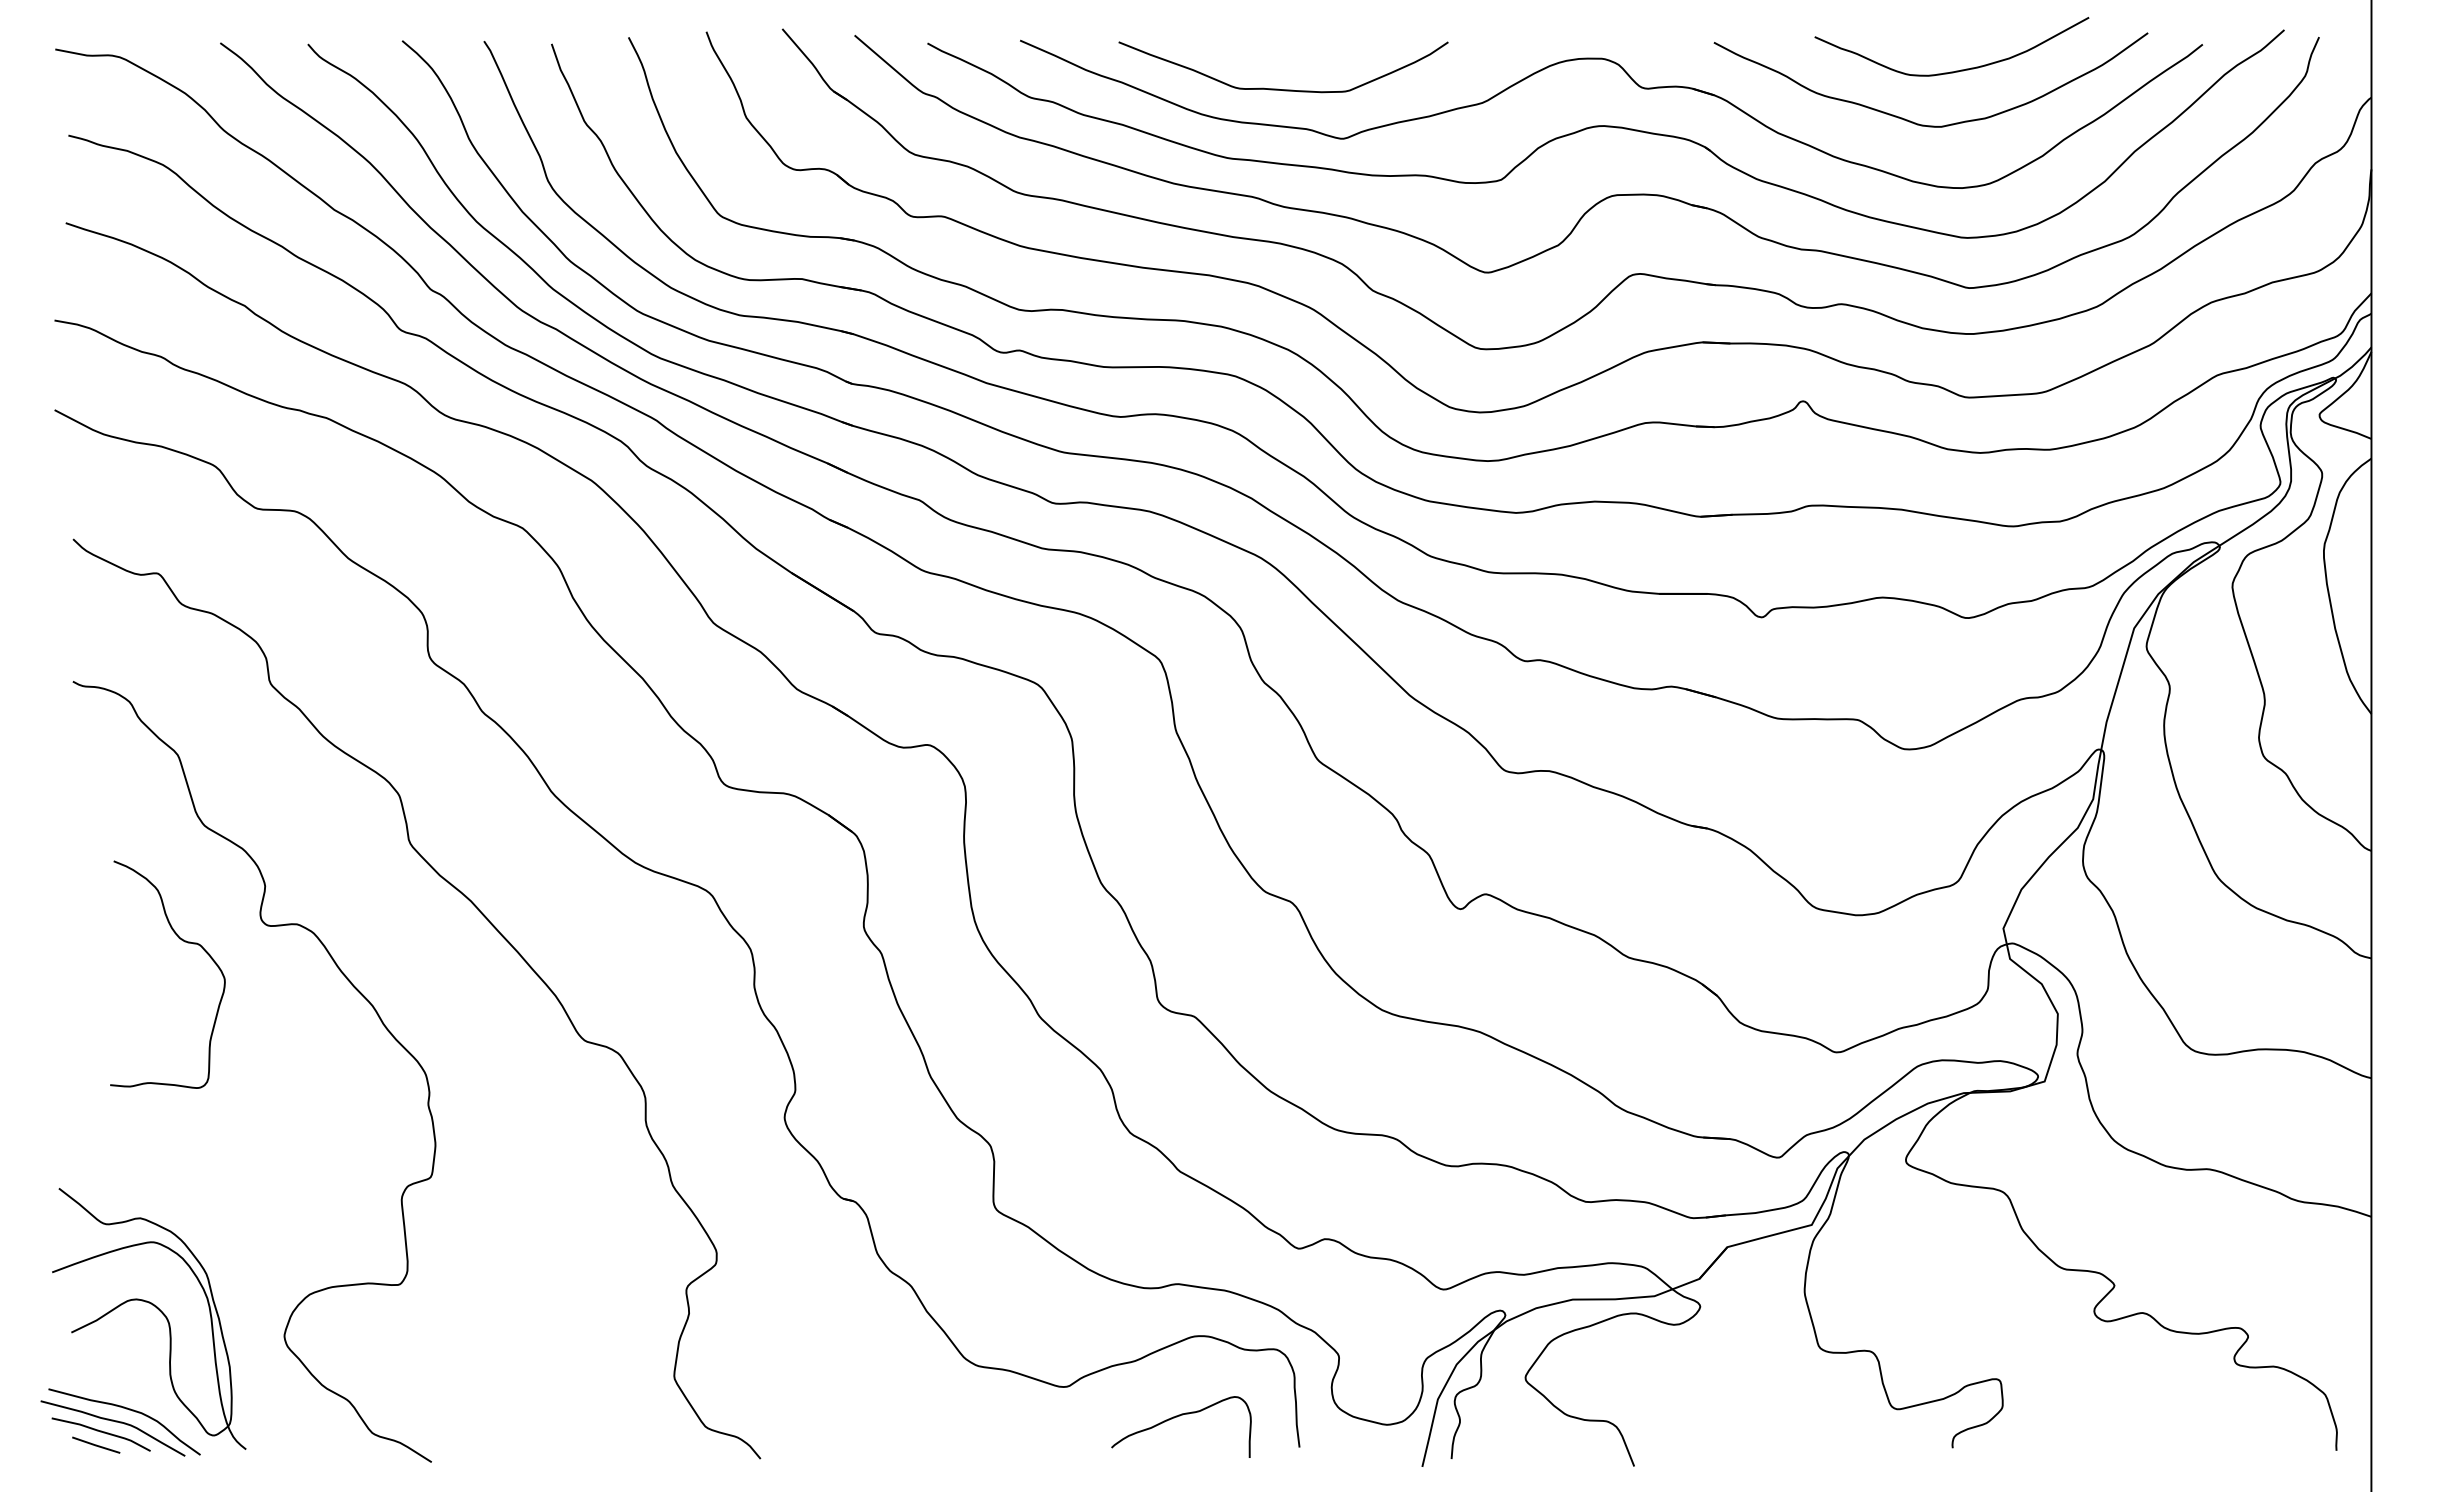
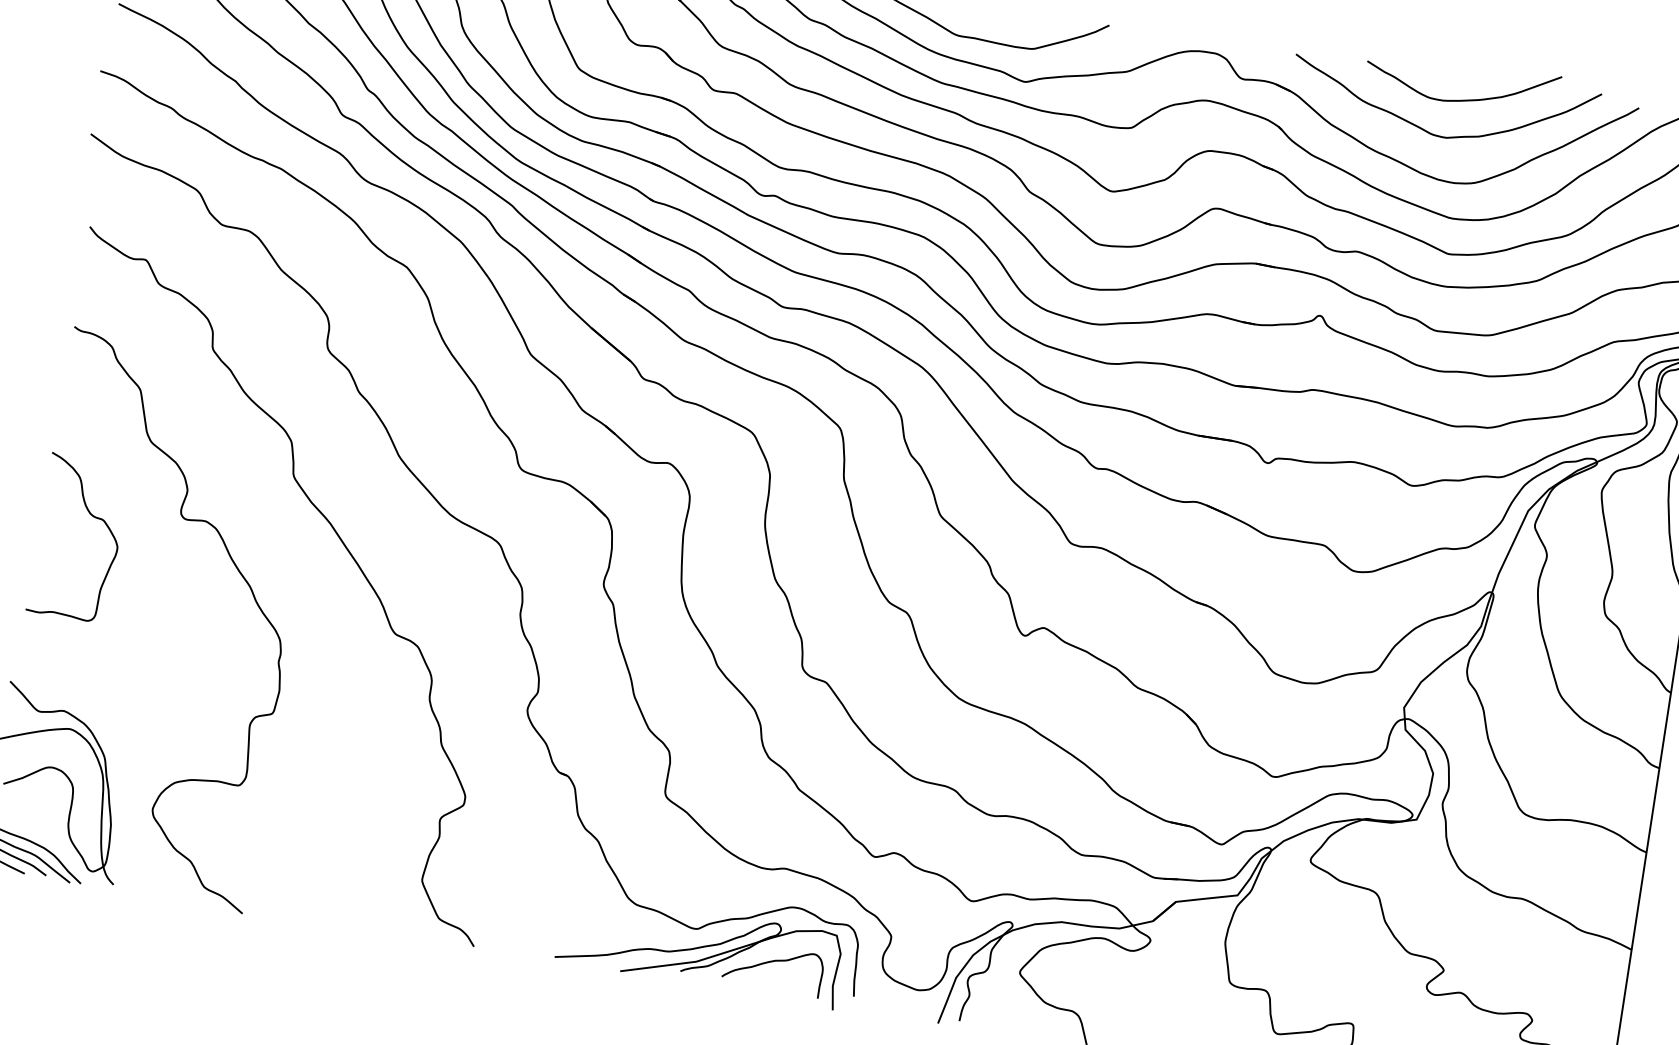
curve: (183, 941) -> (92, 516), moved
part: (1074, 1416) -> (699, 950), added

